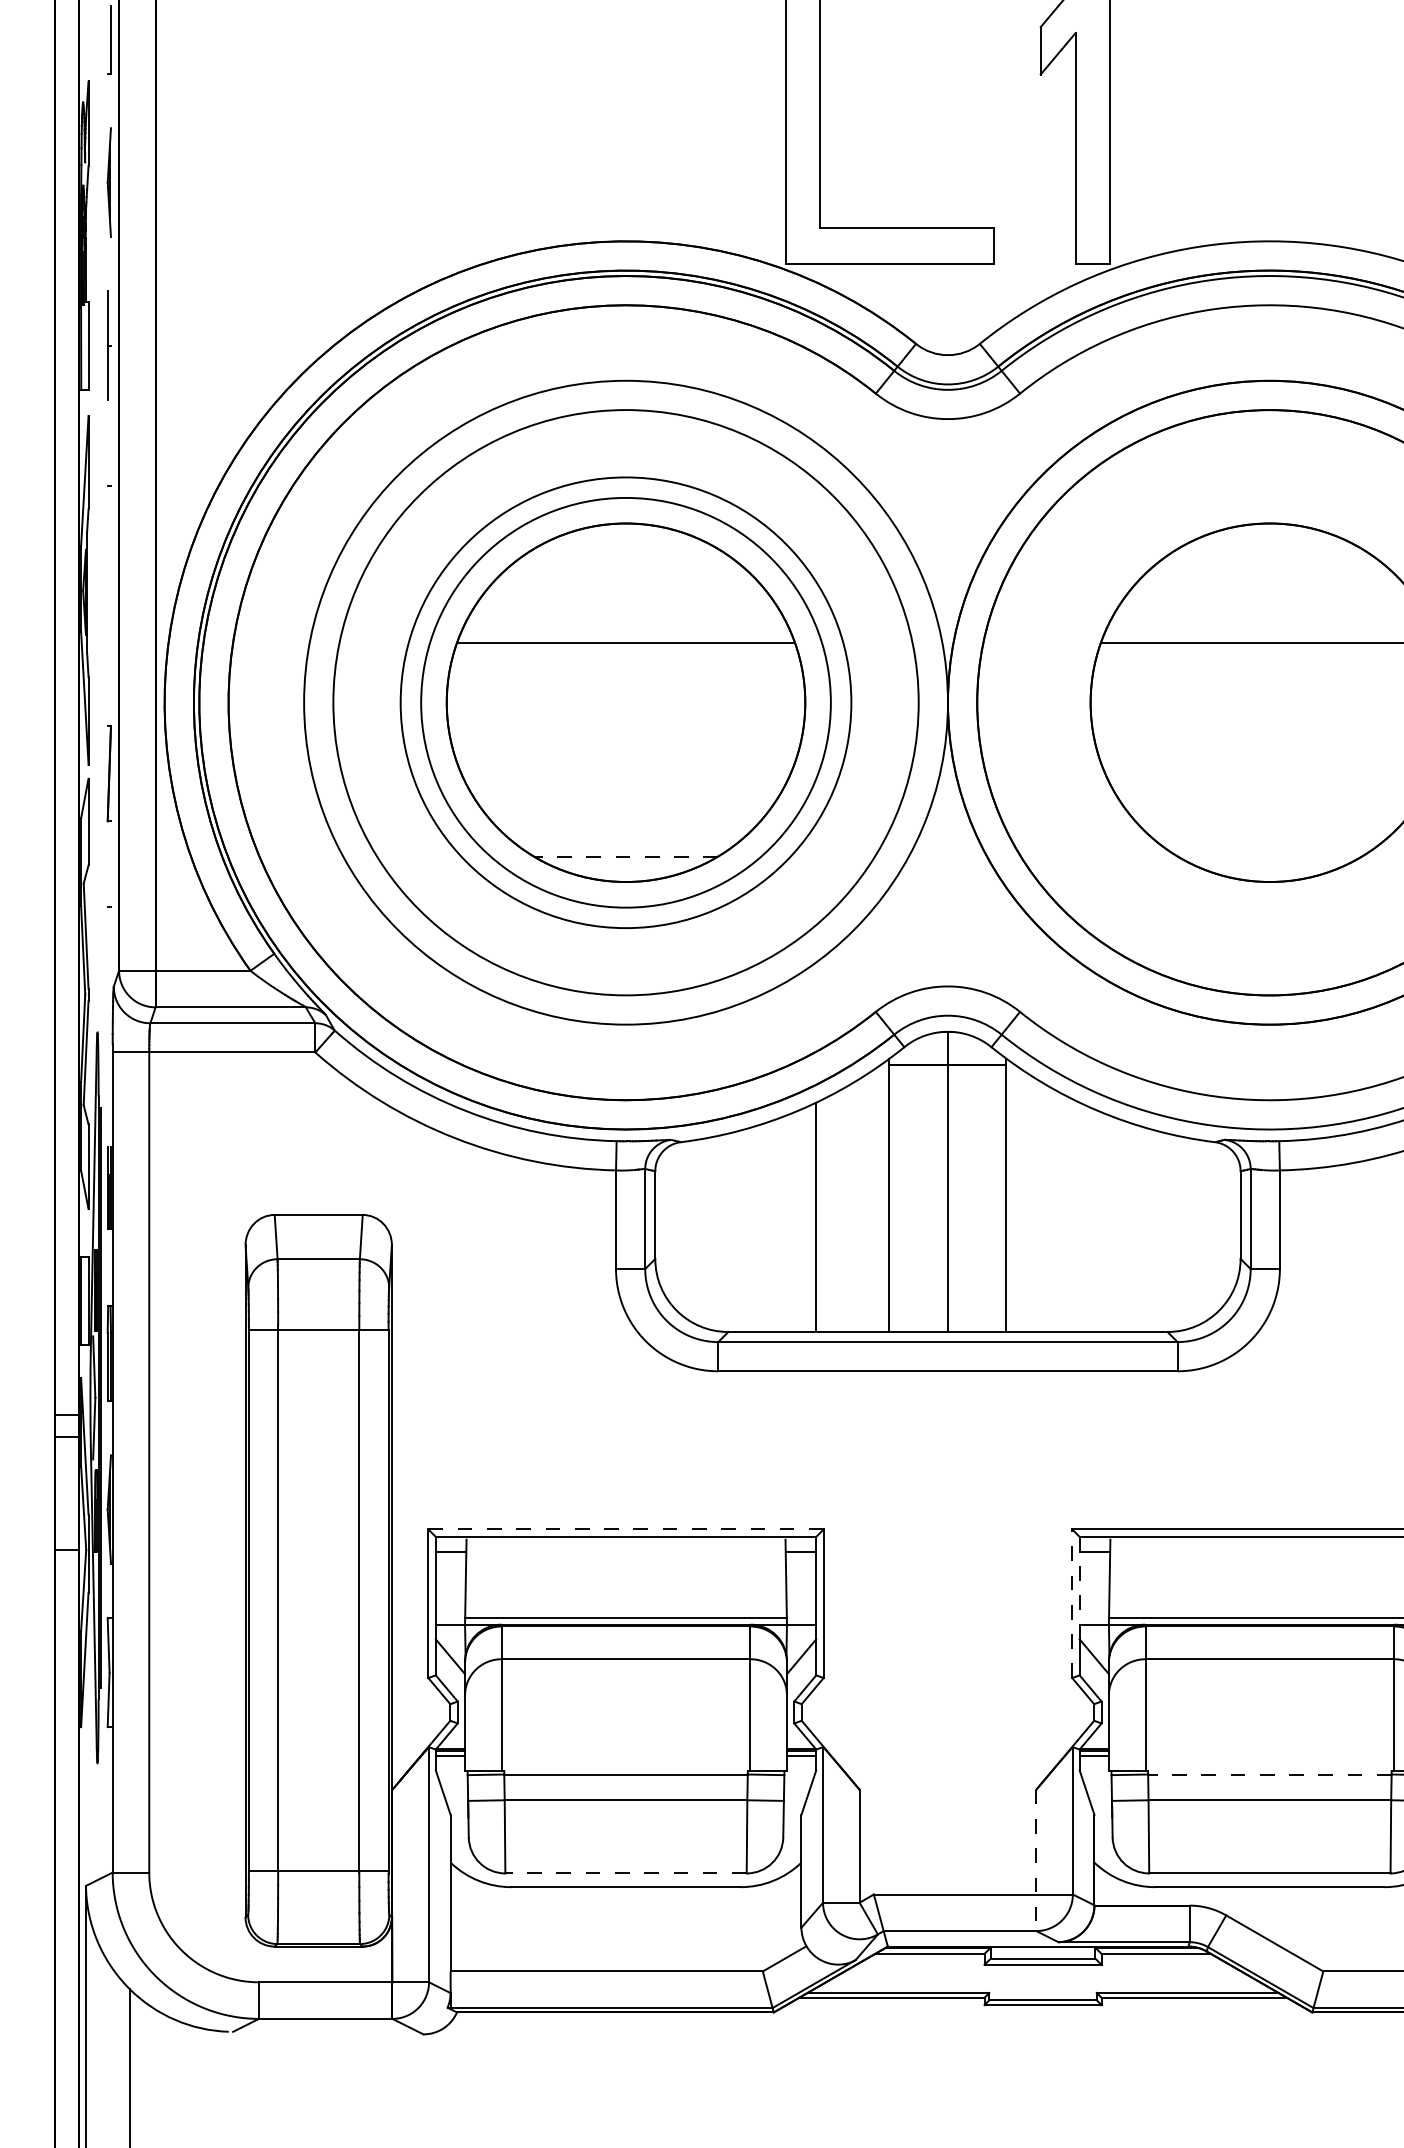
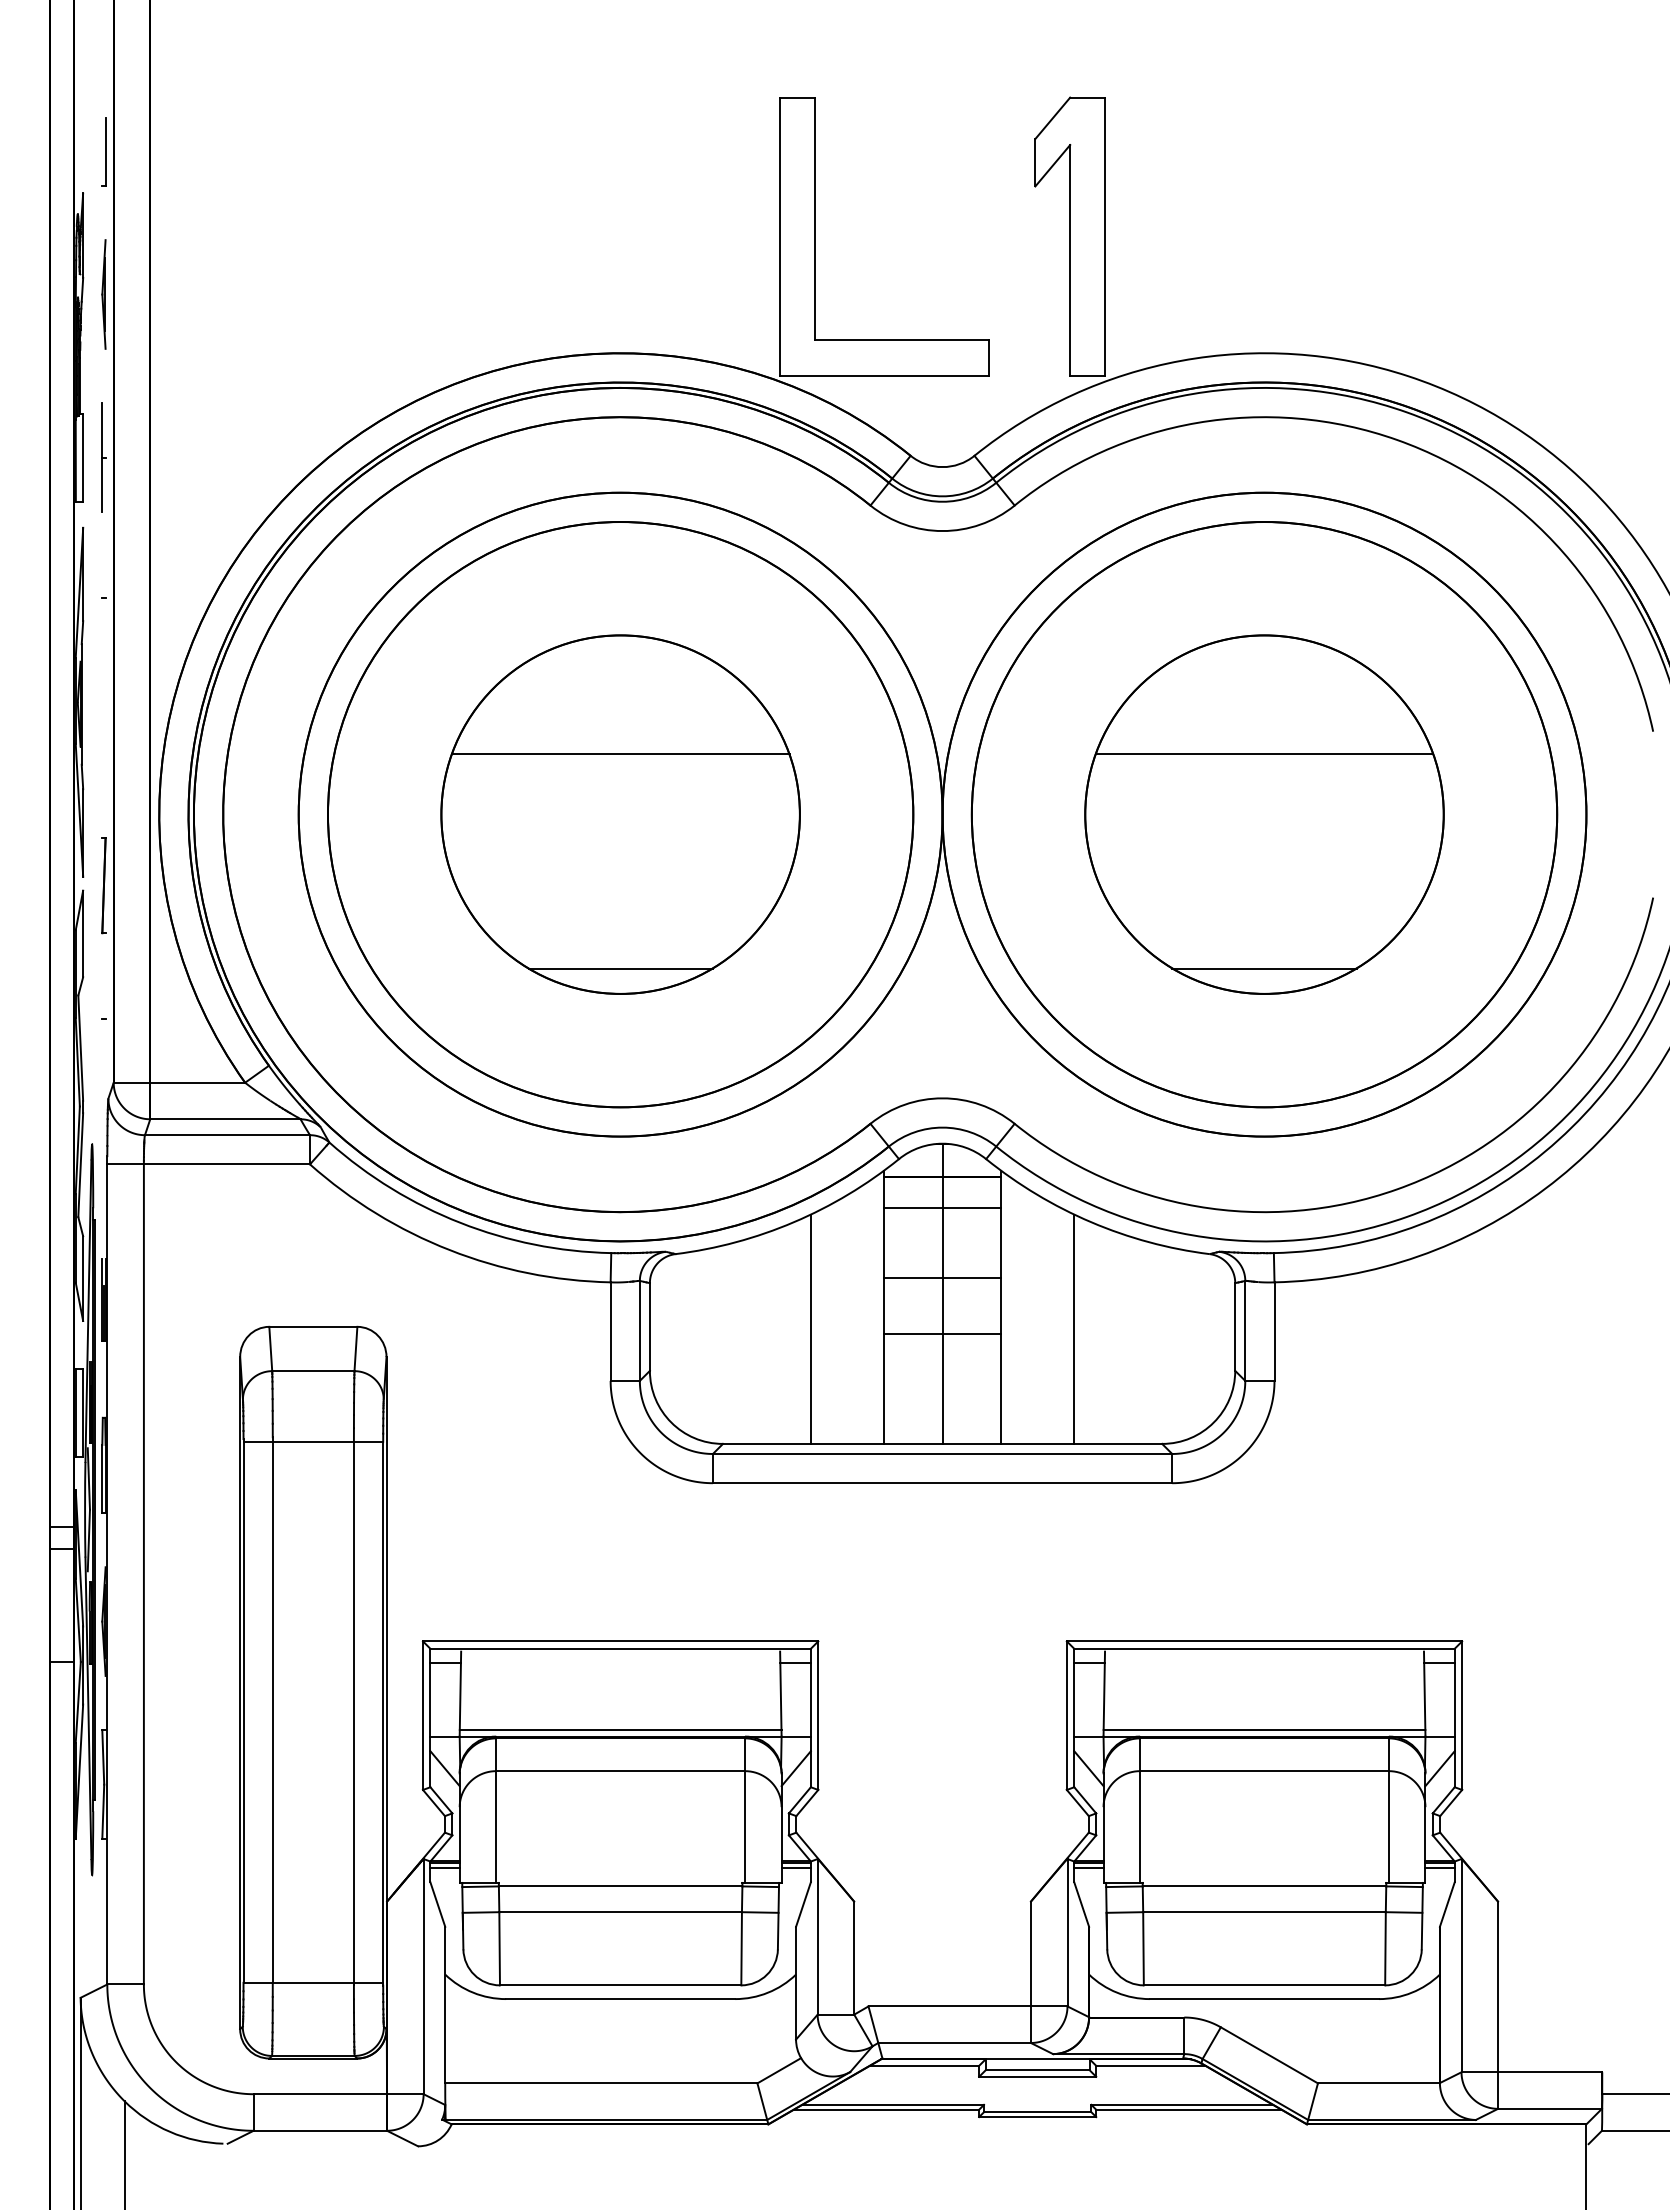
circle: (625, 702) -> (620, 814), size x1.43
circle: (625, 702) -> (620, 814), size x1.43
line: (625, 856) -> (620, 968), dashed -> solid
line: (1269, 856) -> (1264, 968), added
line: (947, 1095) -> (942, 1207), added
line: (947, 1166) -> (942, 1278), added
line: (1079, 1216) -> (1074, 1328), added
line: (947, 1221) -> (942, 1333), added
line: (625, 1529) -> (620, 1641), dashed -> solid
line: (1079, 1580) -> (1074, 1692), dashed -> solid
line: (1071, 1603) -> (1066, 1715), dashed -> solid
line: (1269, 1774) -> (1264, 1886), dashed -> solid
line: (1035, 1860) -> (1030, 1972), dashed -> solid
line: (625, 1873) -> (620, 1985), dashed -> solid

